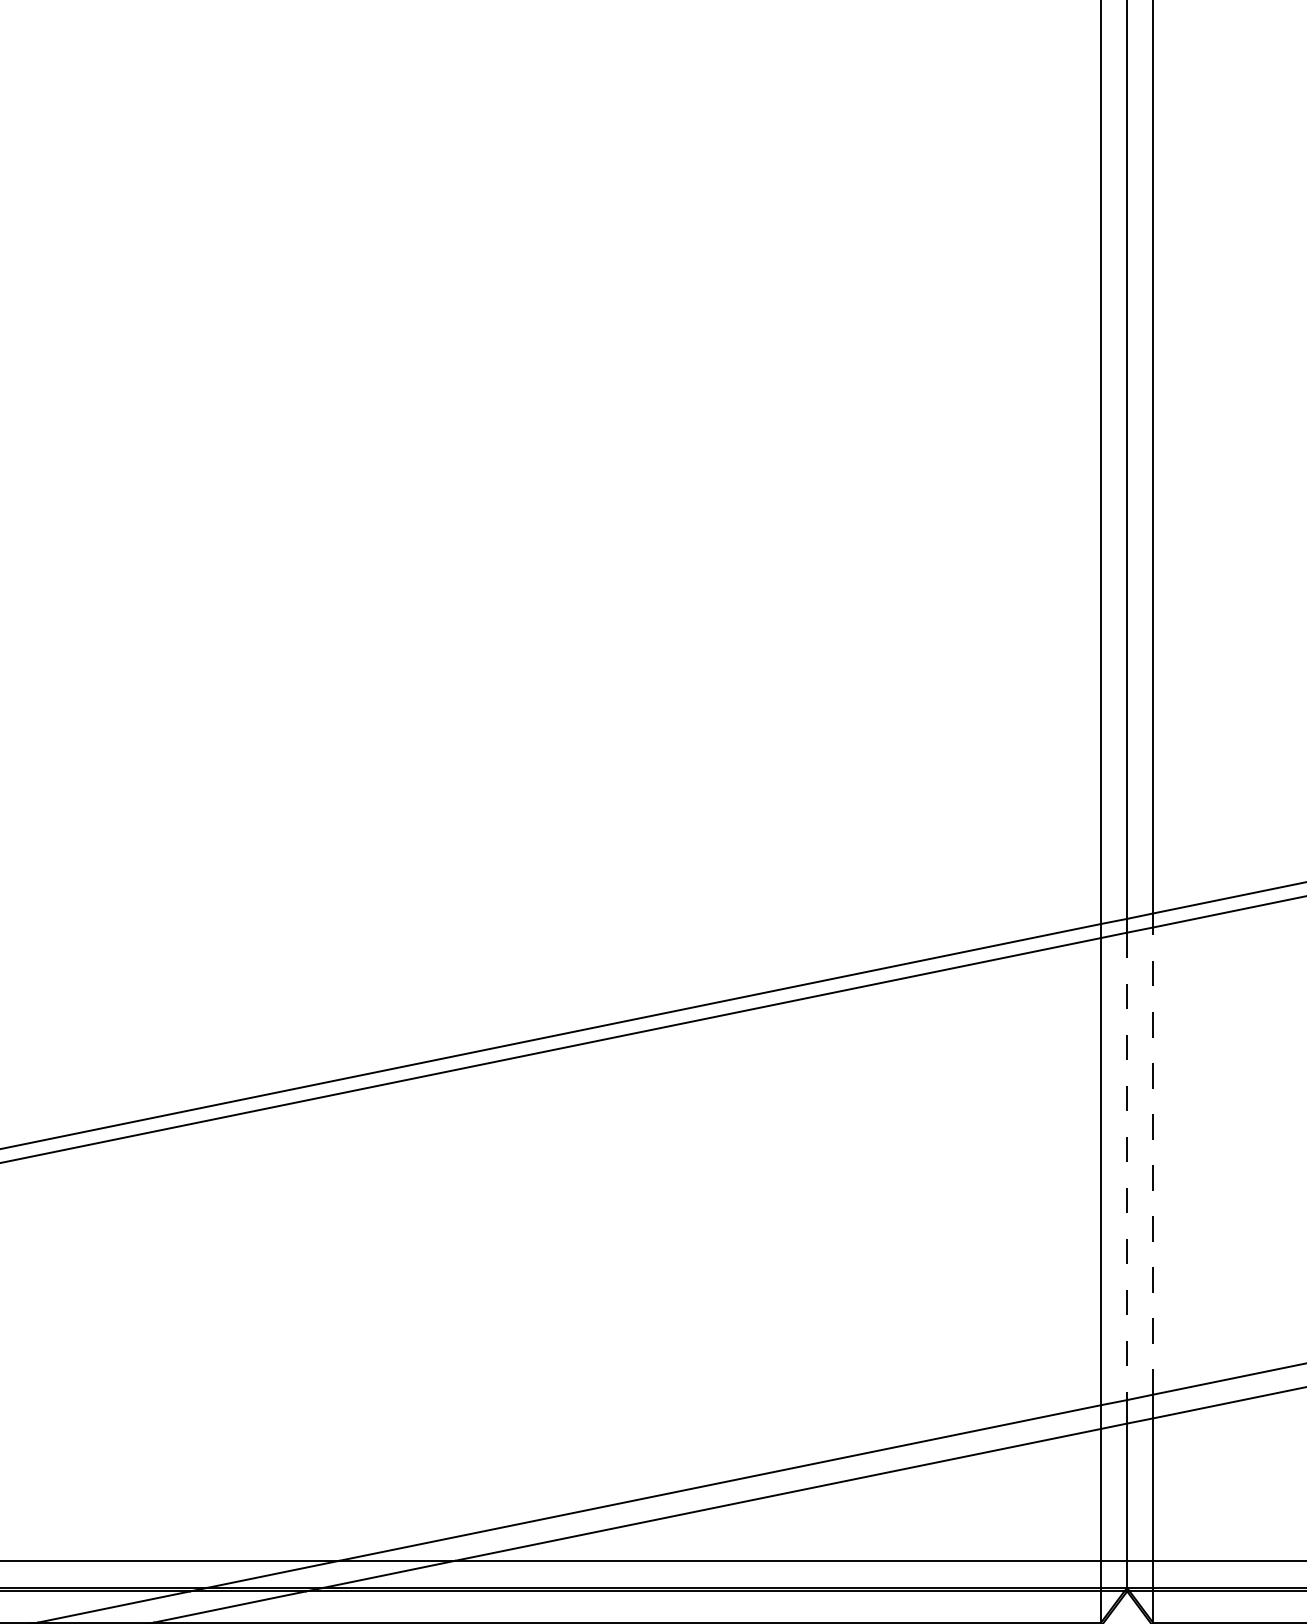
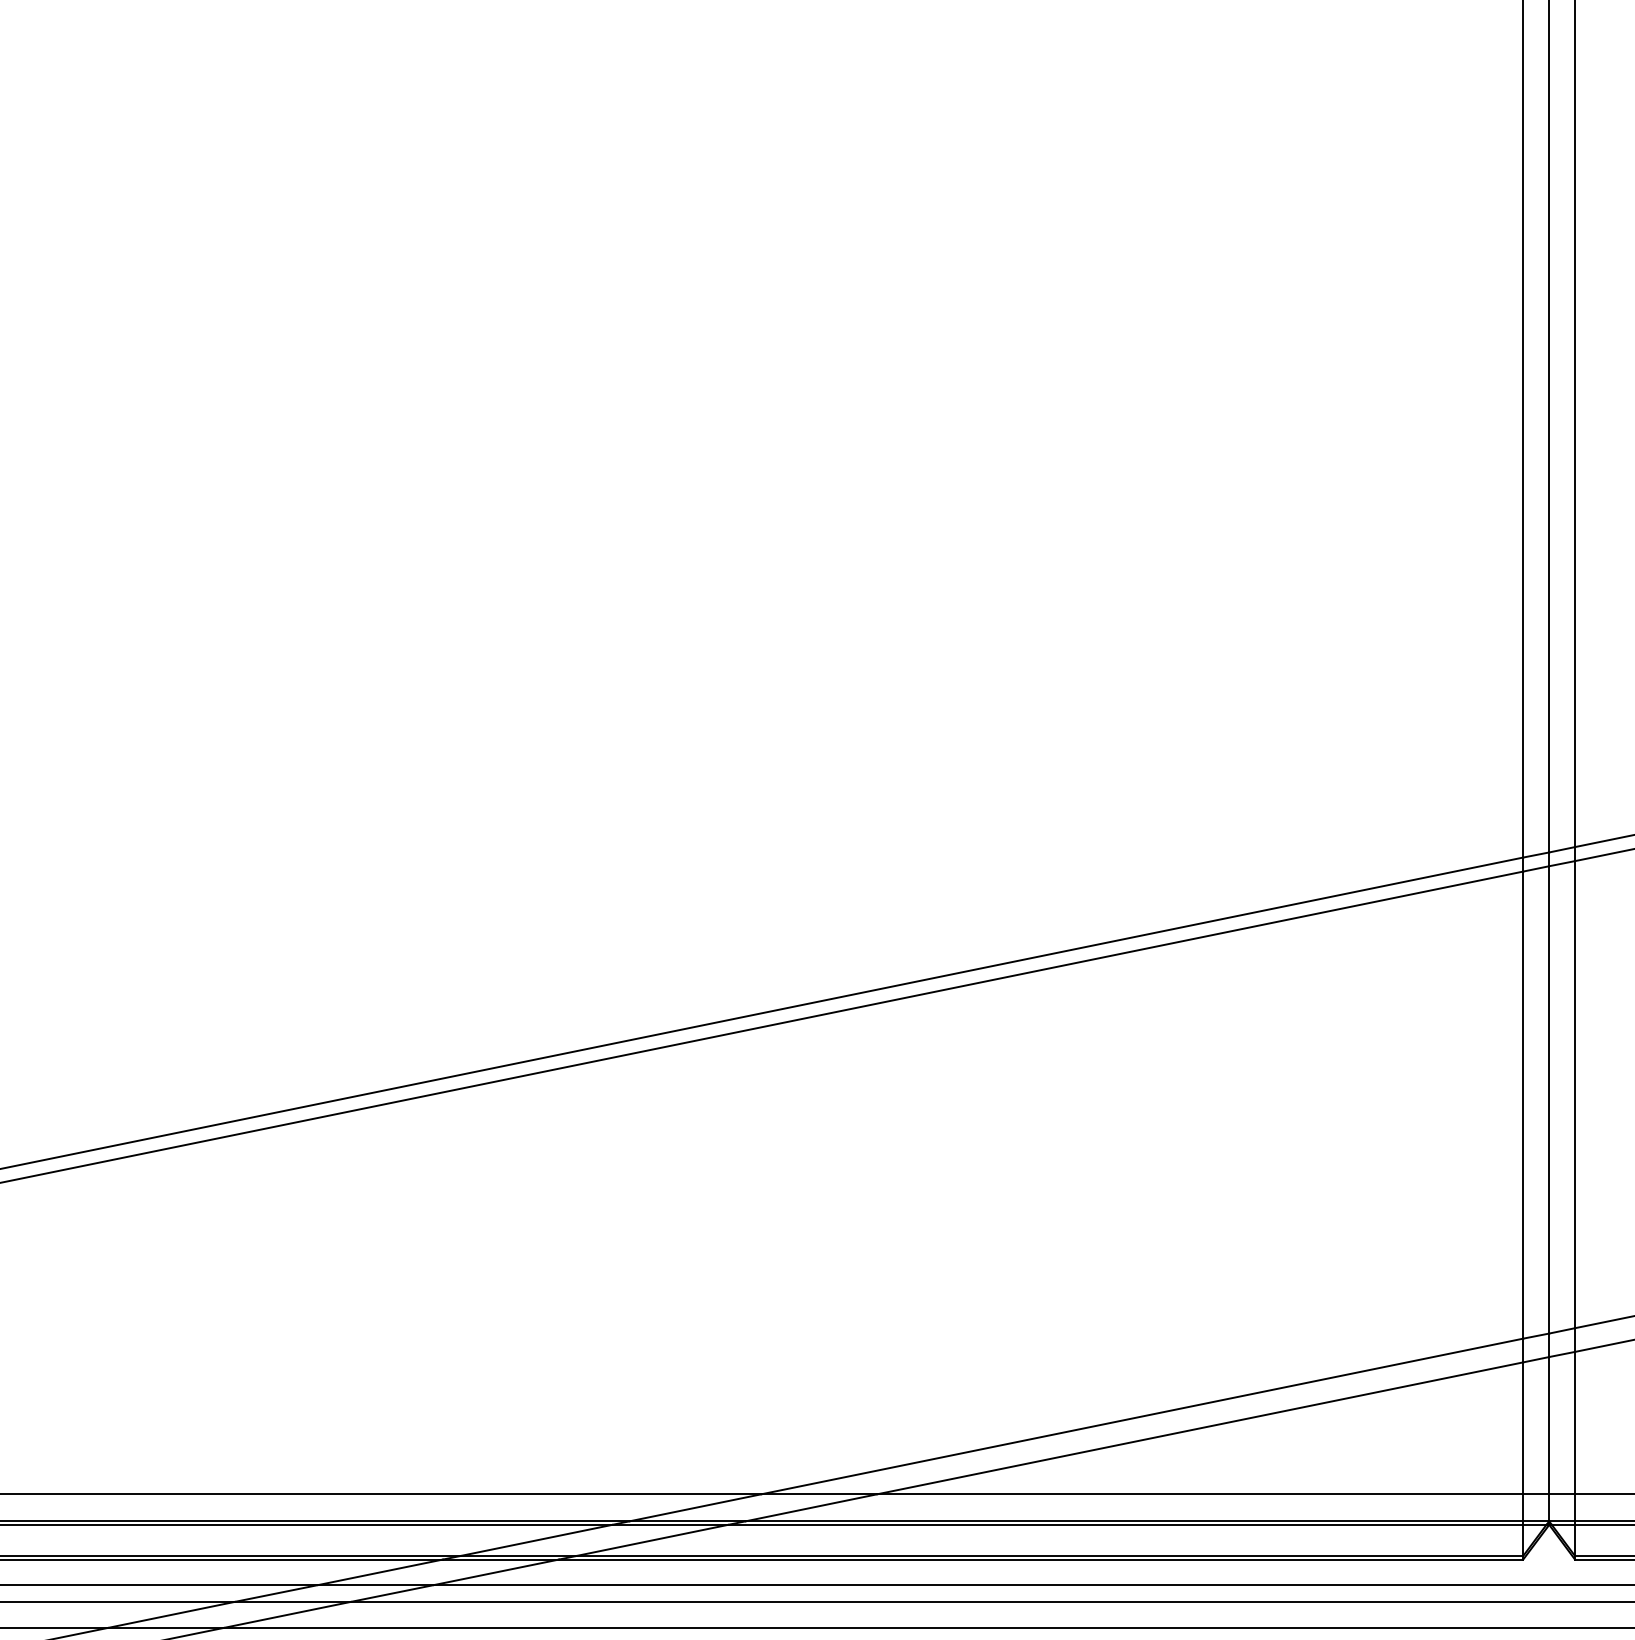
line: (1153, 1160) -> (1575, 1094), dashed -> solid
line: (1127, 1165) -> (1549, 1099), dashed -> solid

